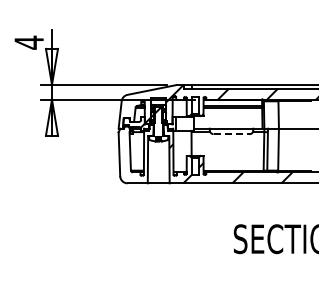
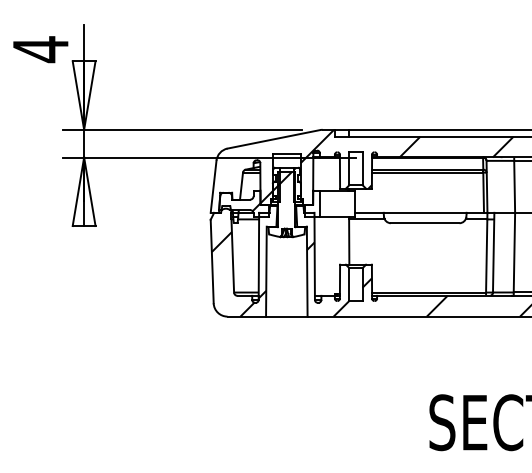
line: (232, 134) -> (426, 223), dashed -> solid
hatch: (133, 160) -> (238, 273), added

